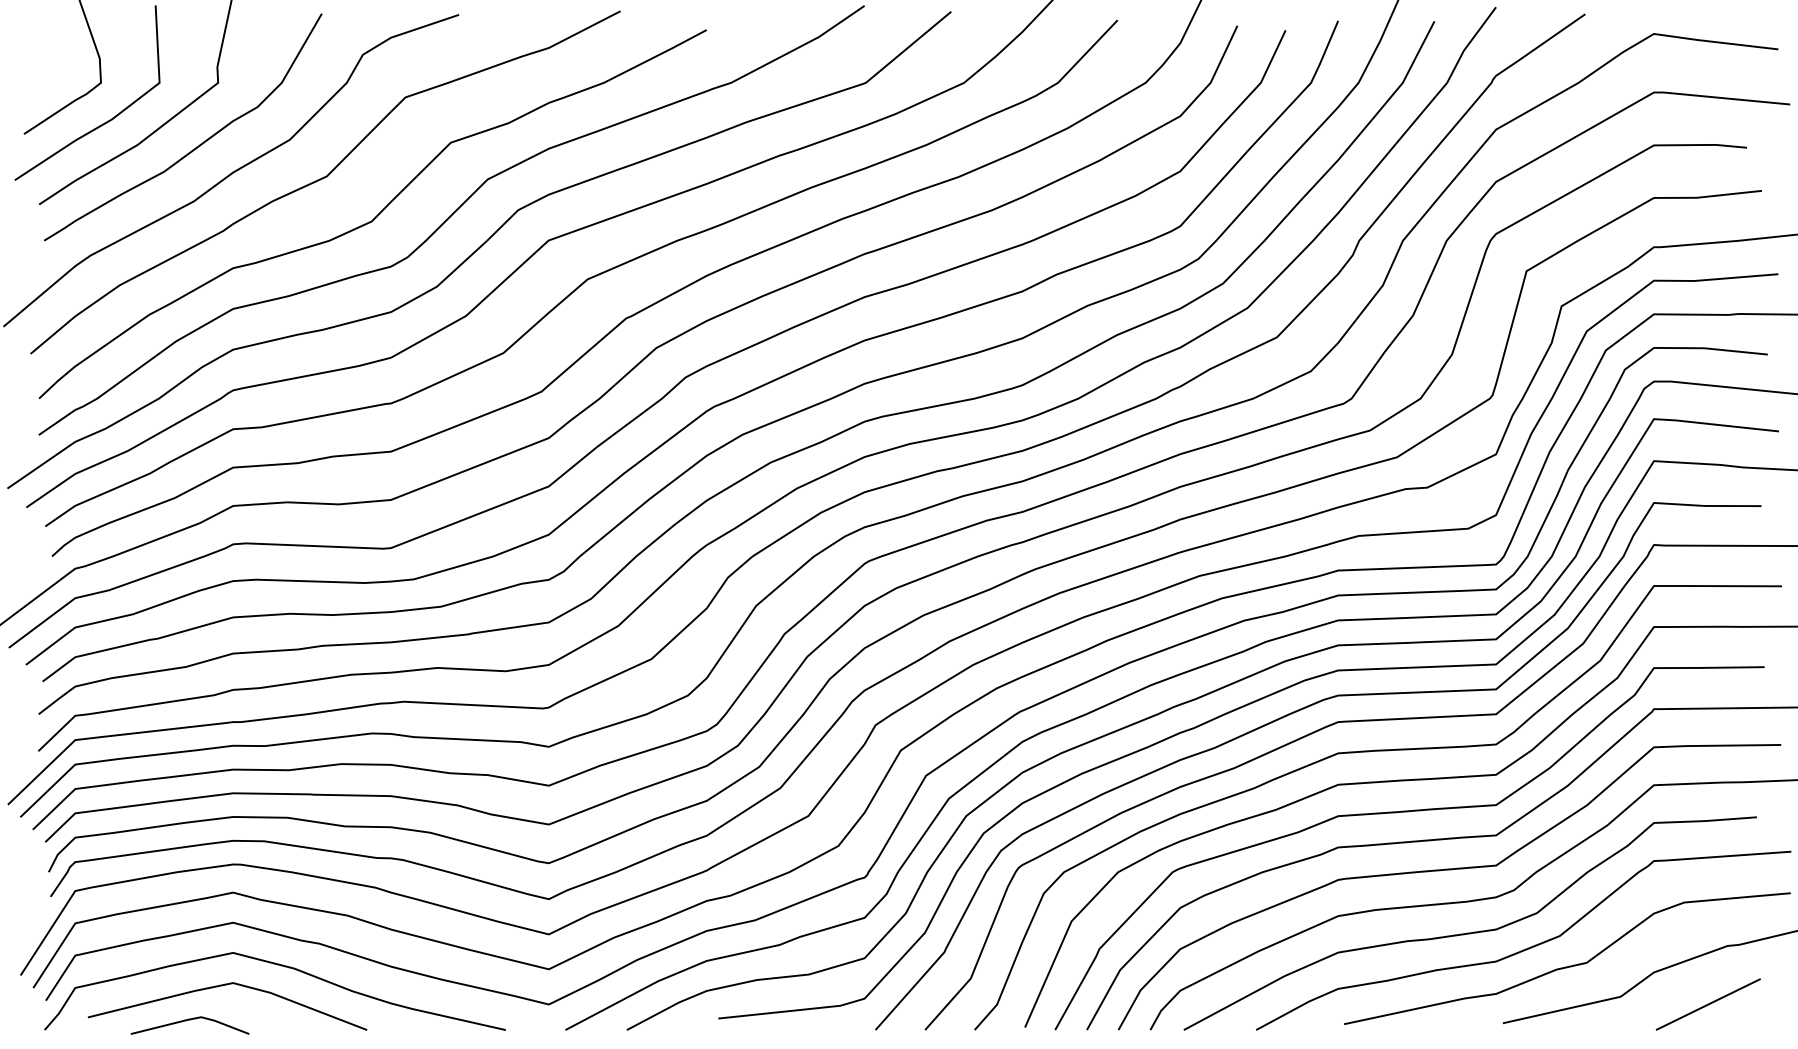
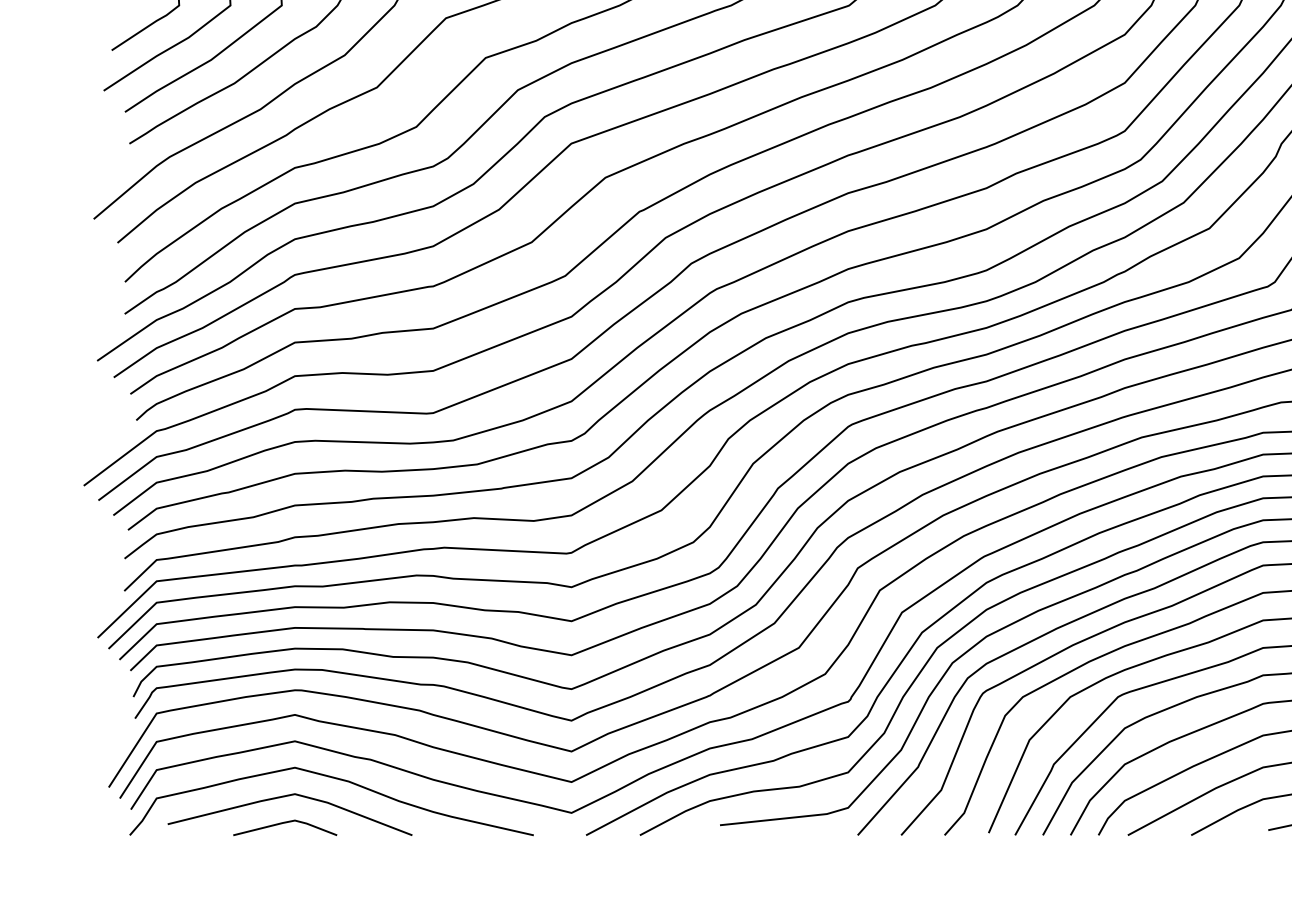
line: (189, 1020) -> (284, 823), moved

